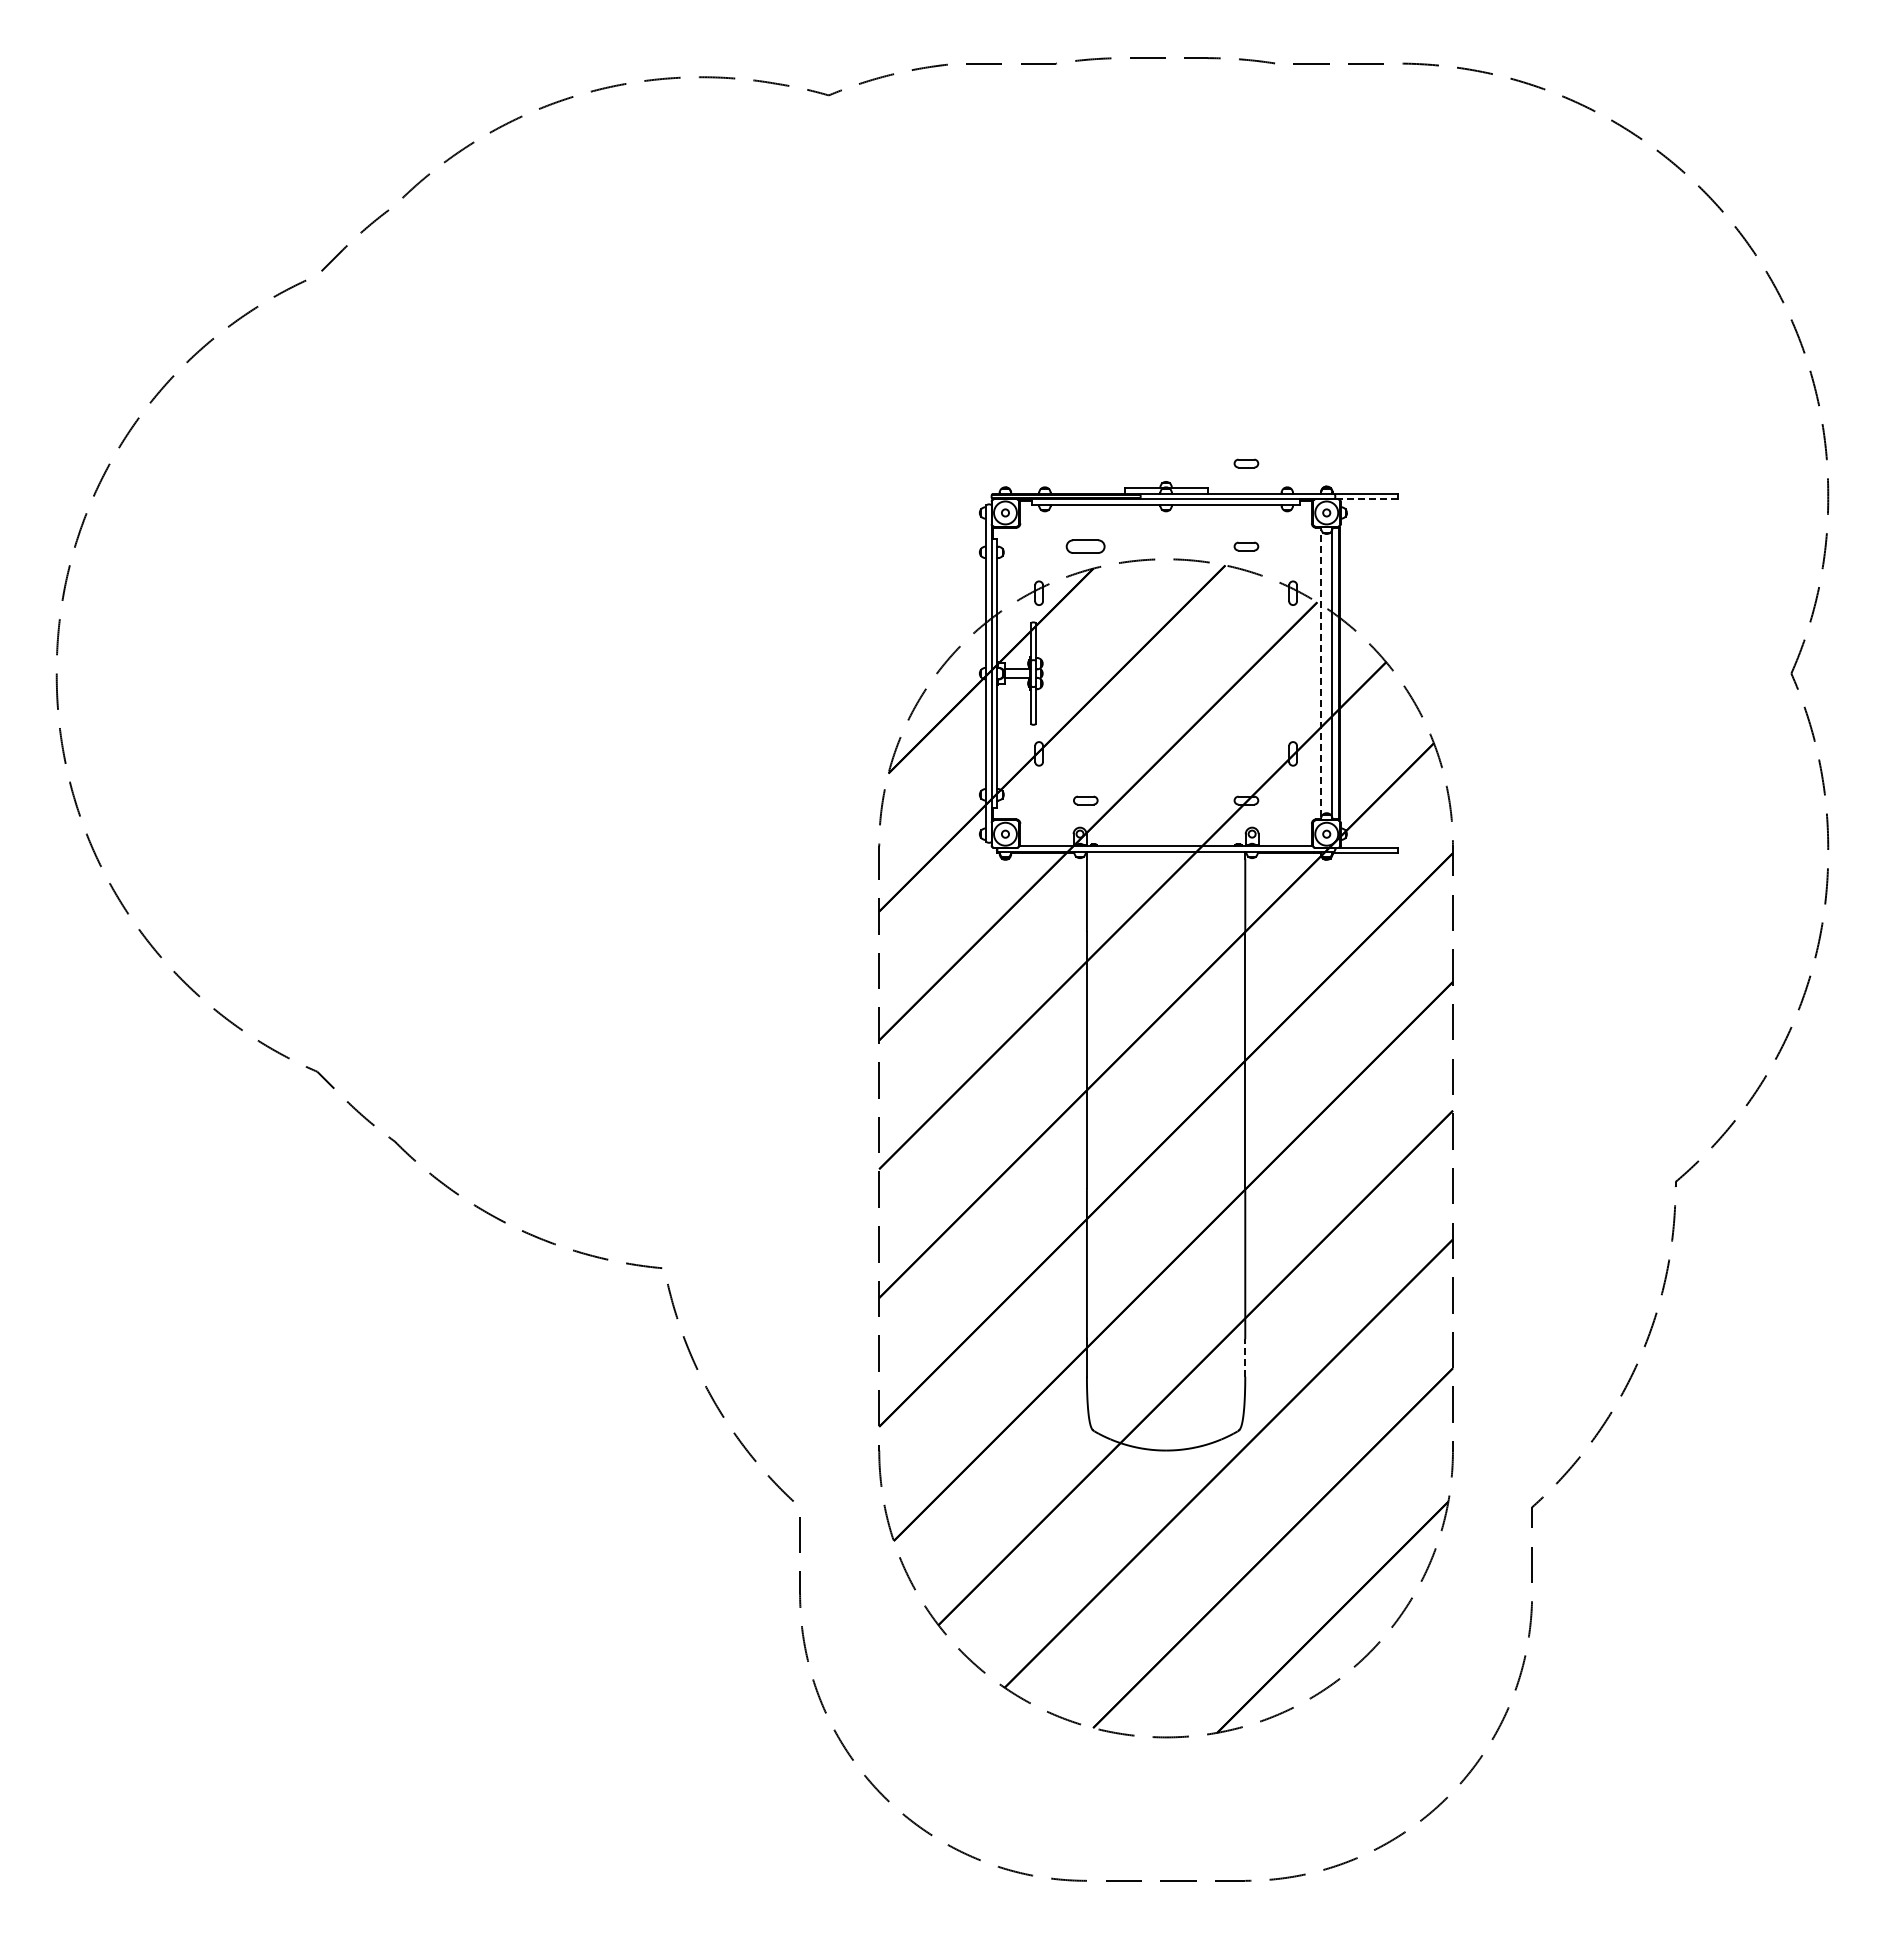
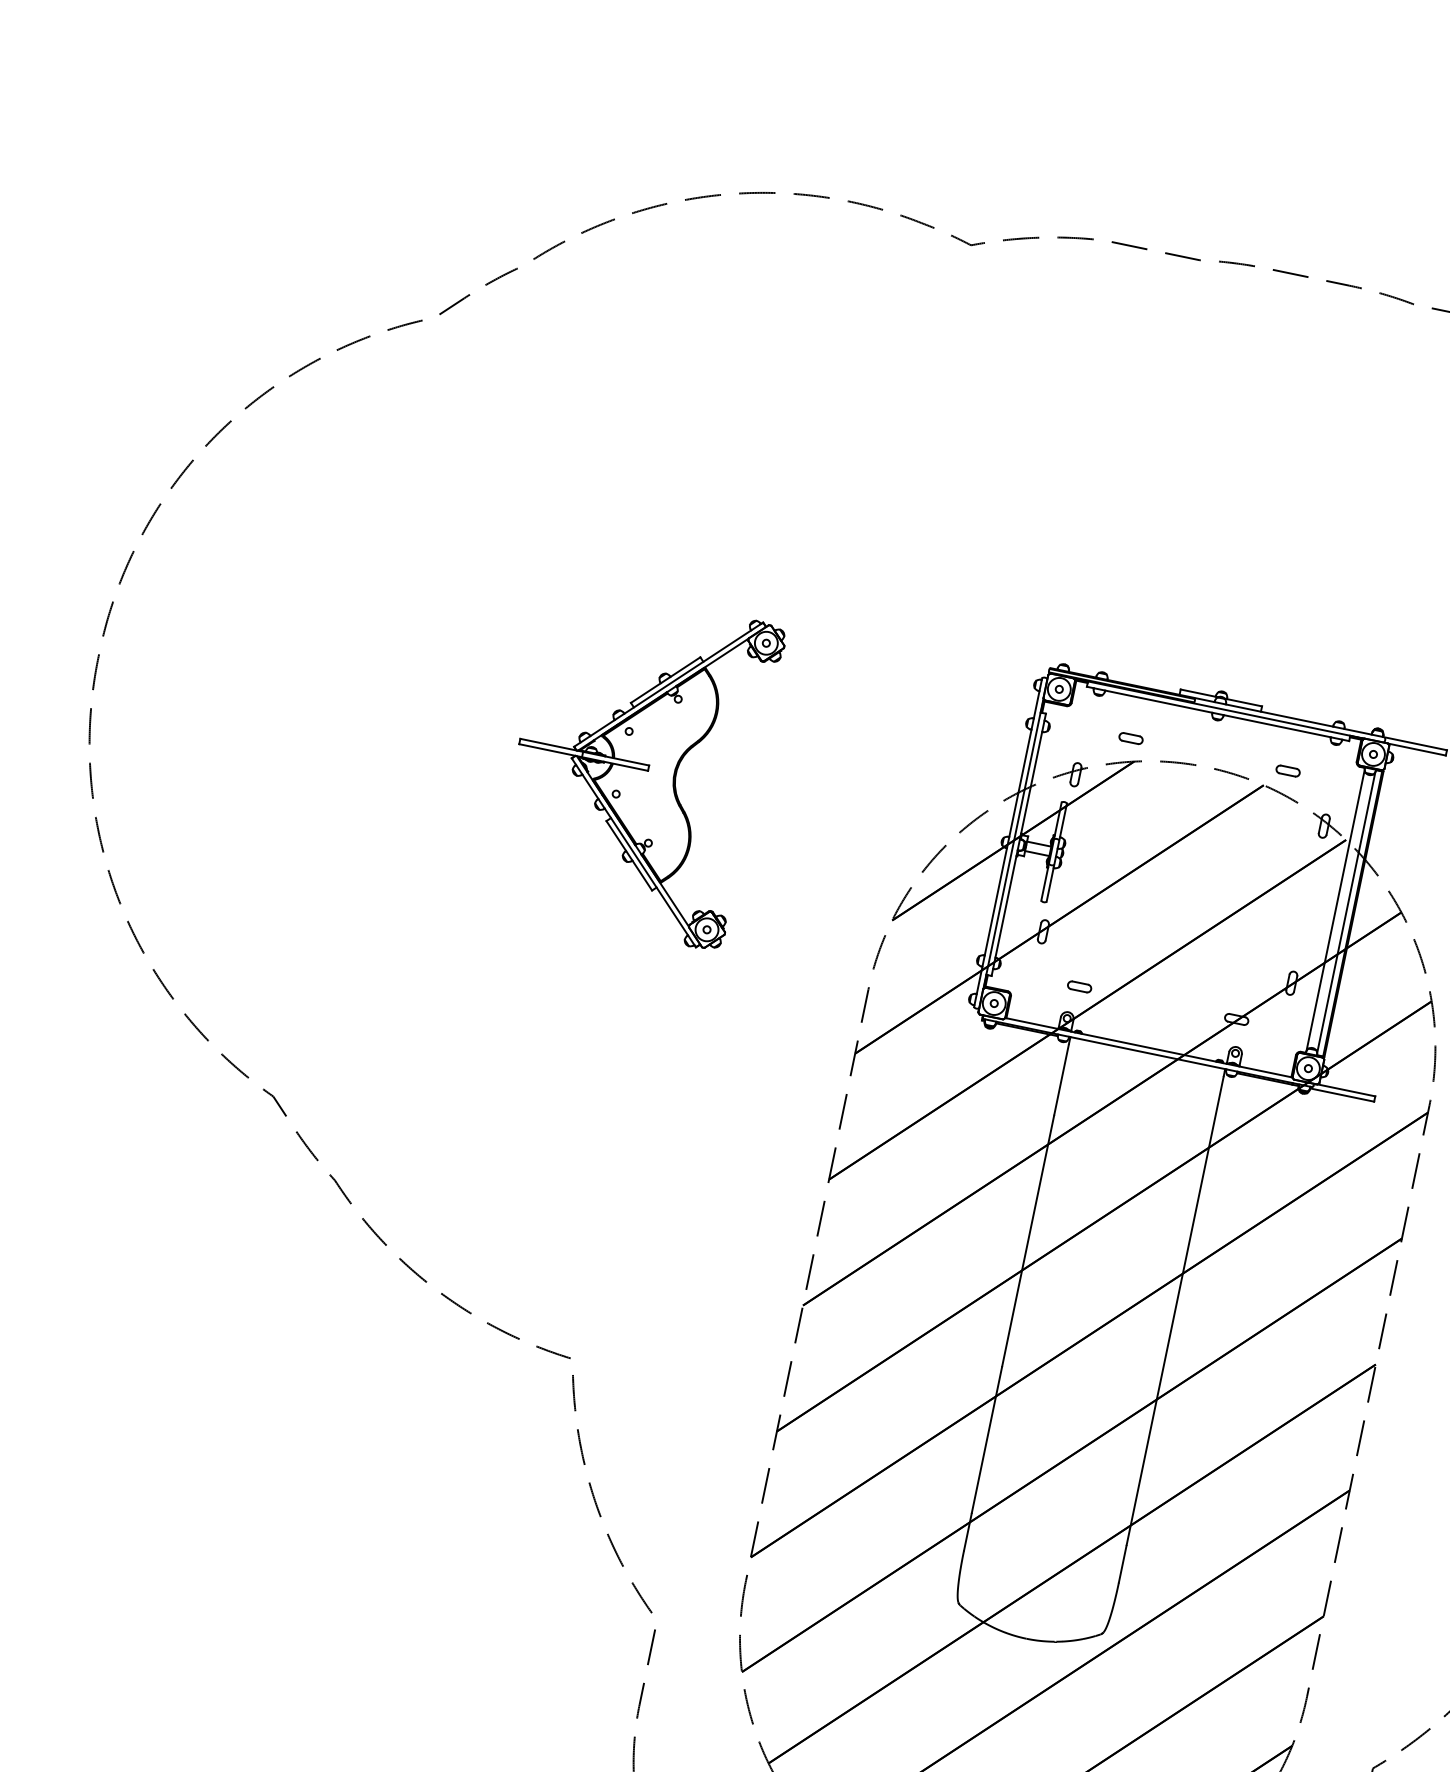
part: (1246, 463) -> (1305, 689), removed
line: (1368, 499) -> (1417, 749), dashed -> solid
part: (1085, 546) -> (1130, 738), size x0.62
part: (607, 673) -> (637, 765), added
line: (1321, 673) -> (1335, 910), dashed -> solid
line: (1245, 1357) -> (1123, 1563), dashed -> solid

